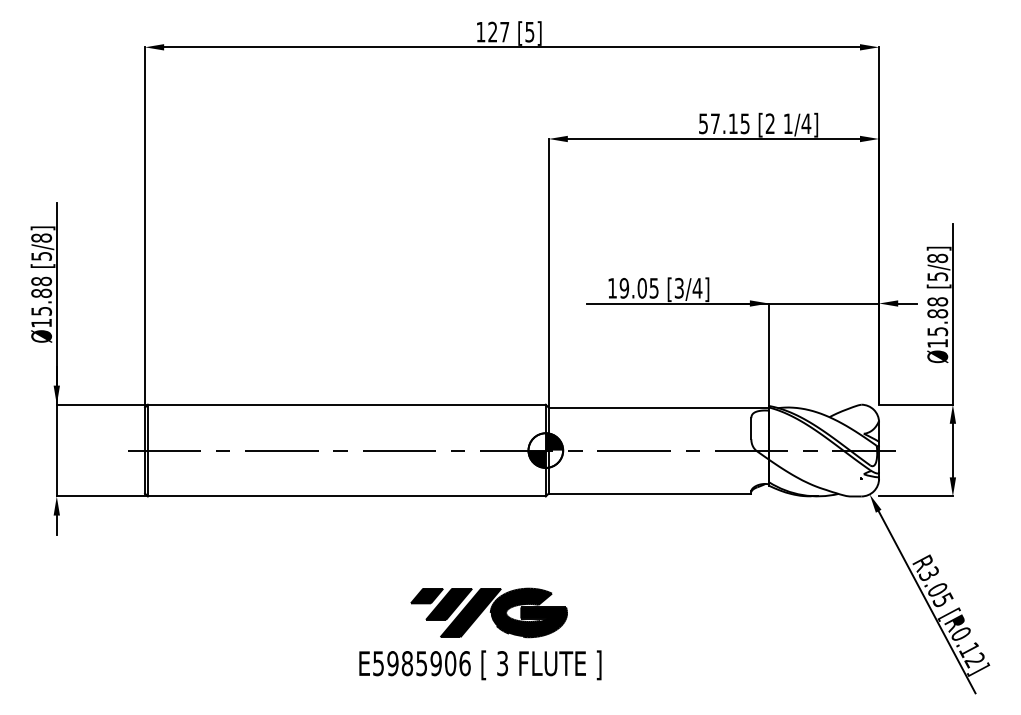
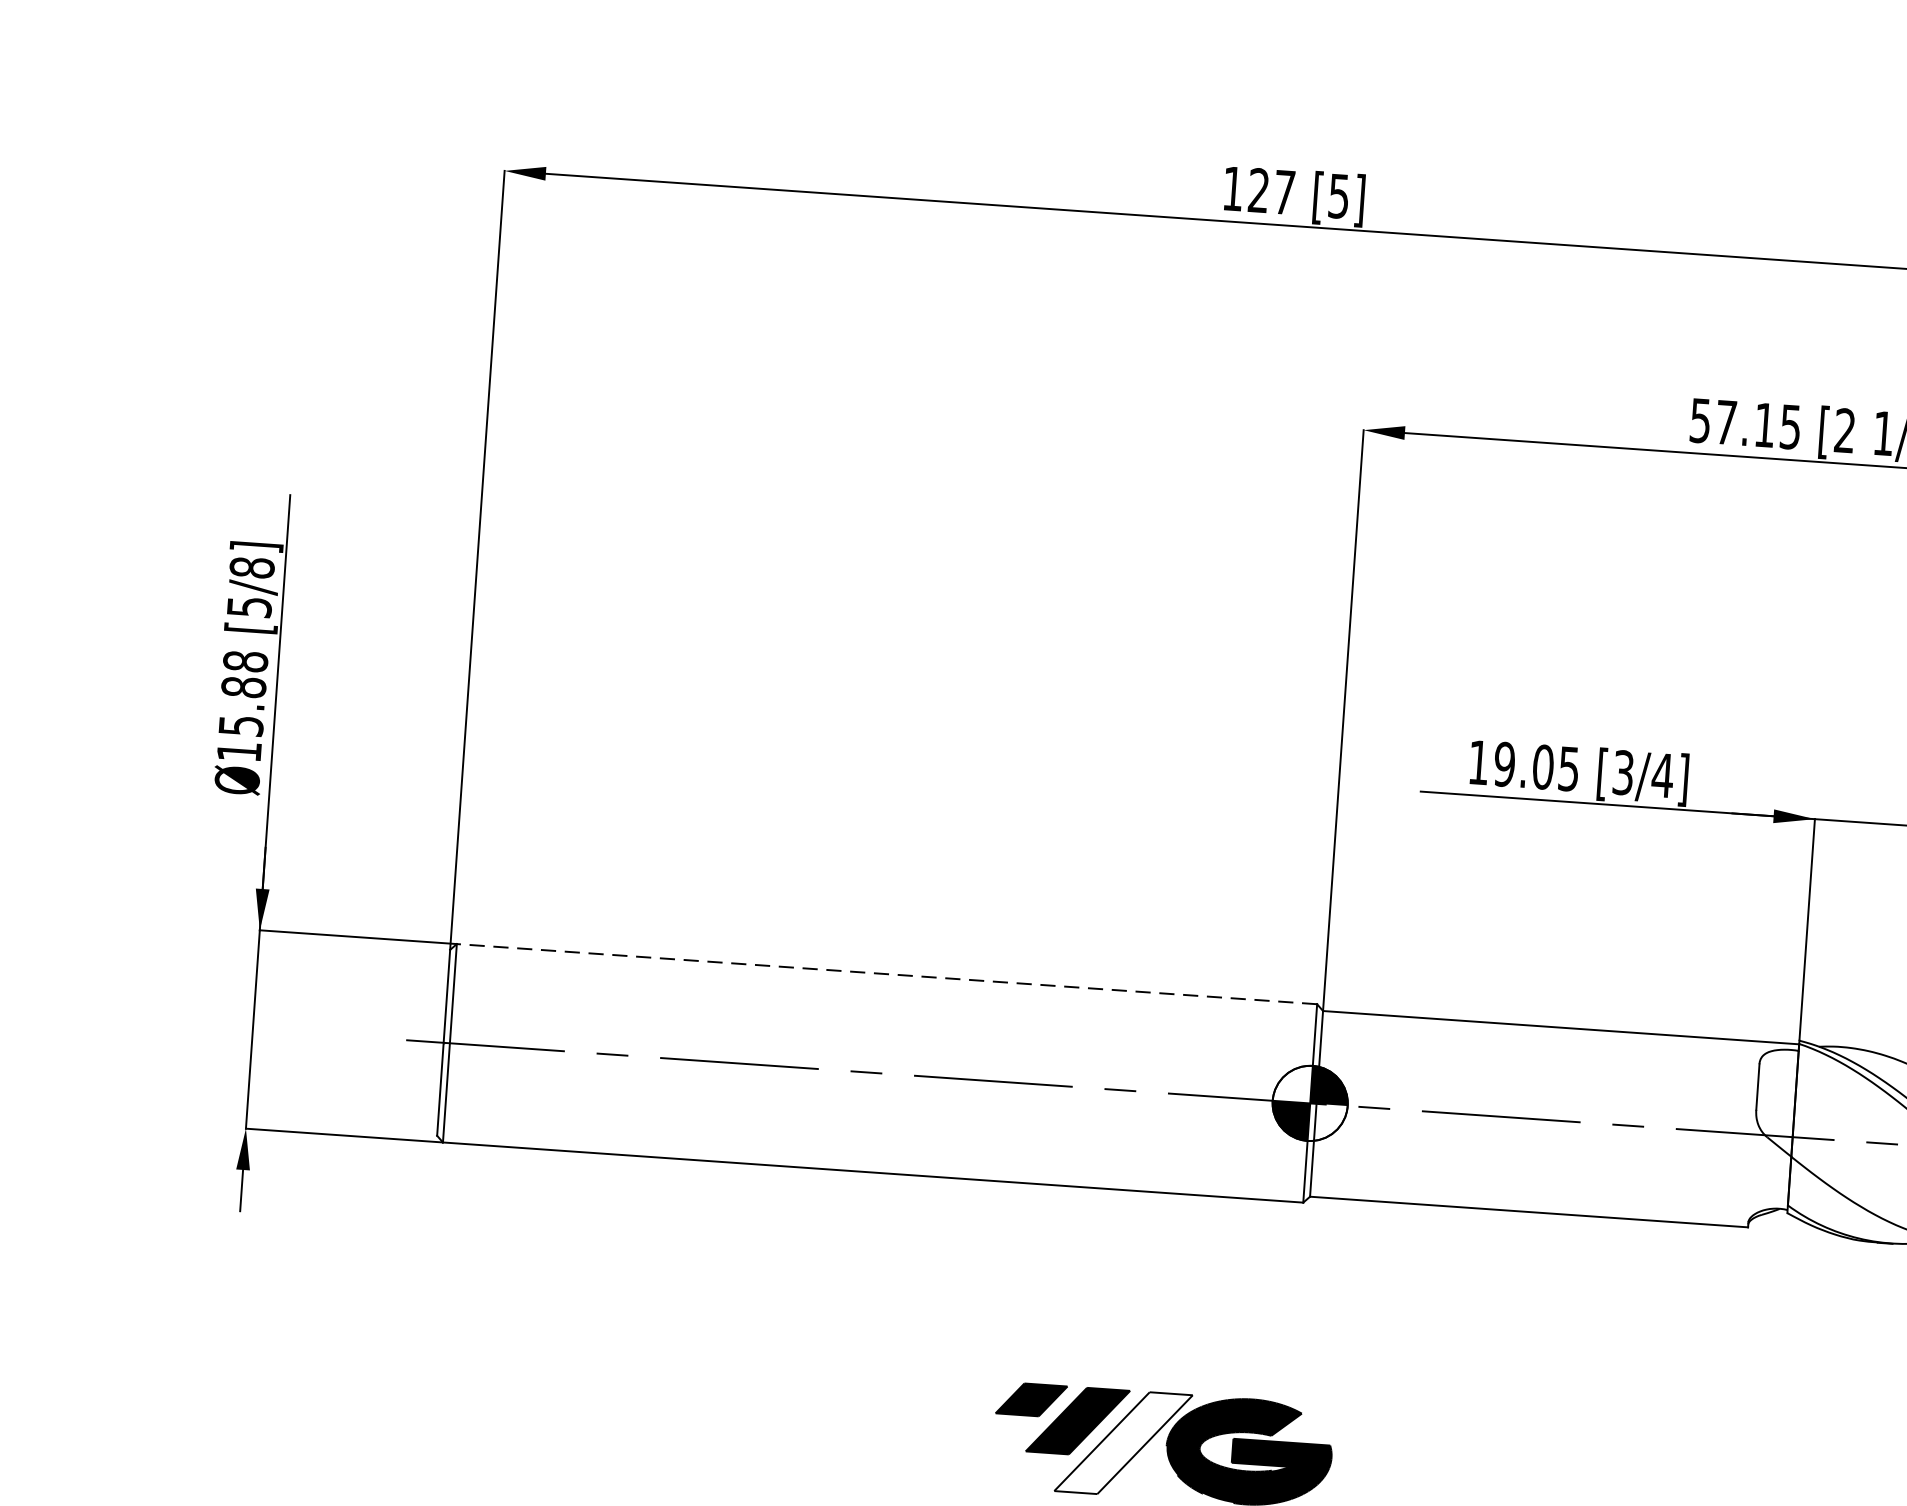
line: (346, 404) -> (886, 973), solid -> dashed
fill: (470, 612) -> (1122, 1442), removed

